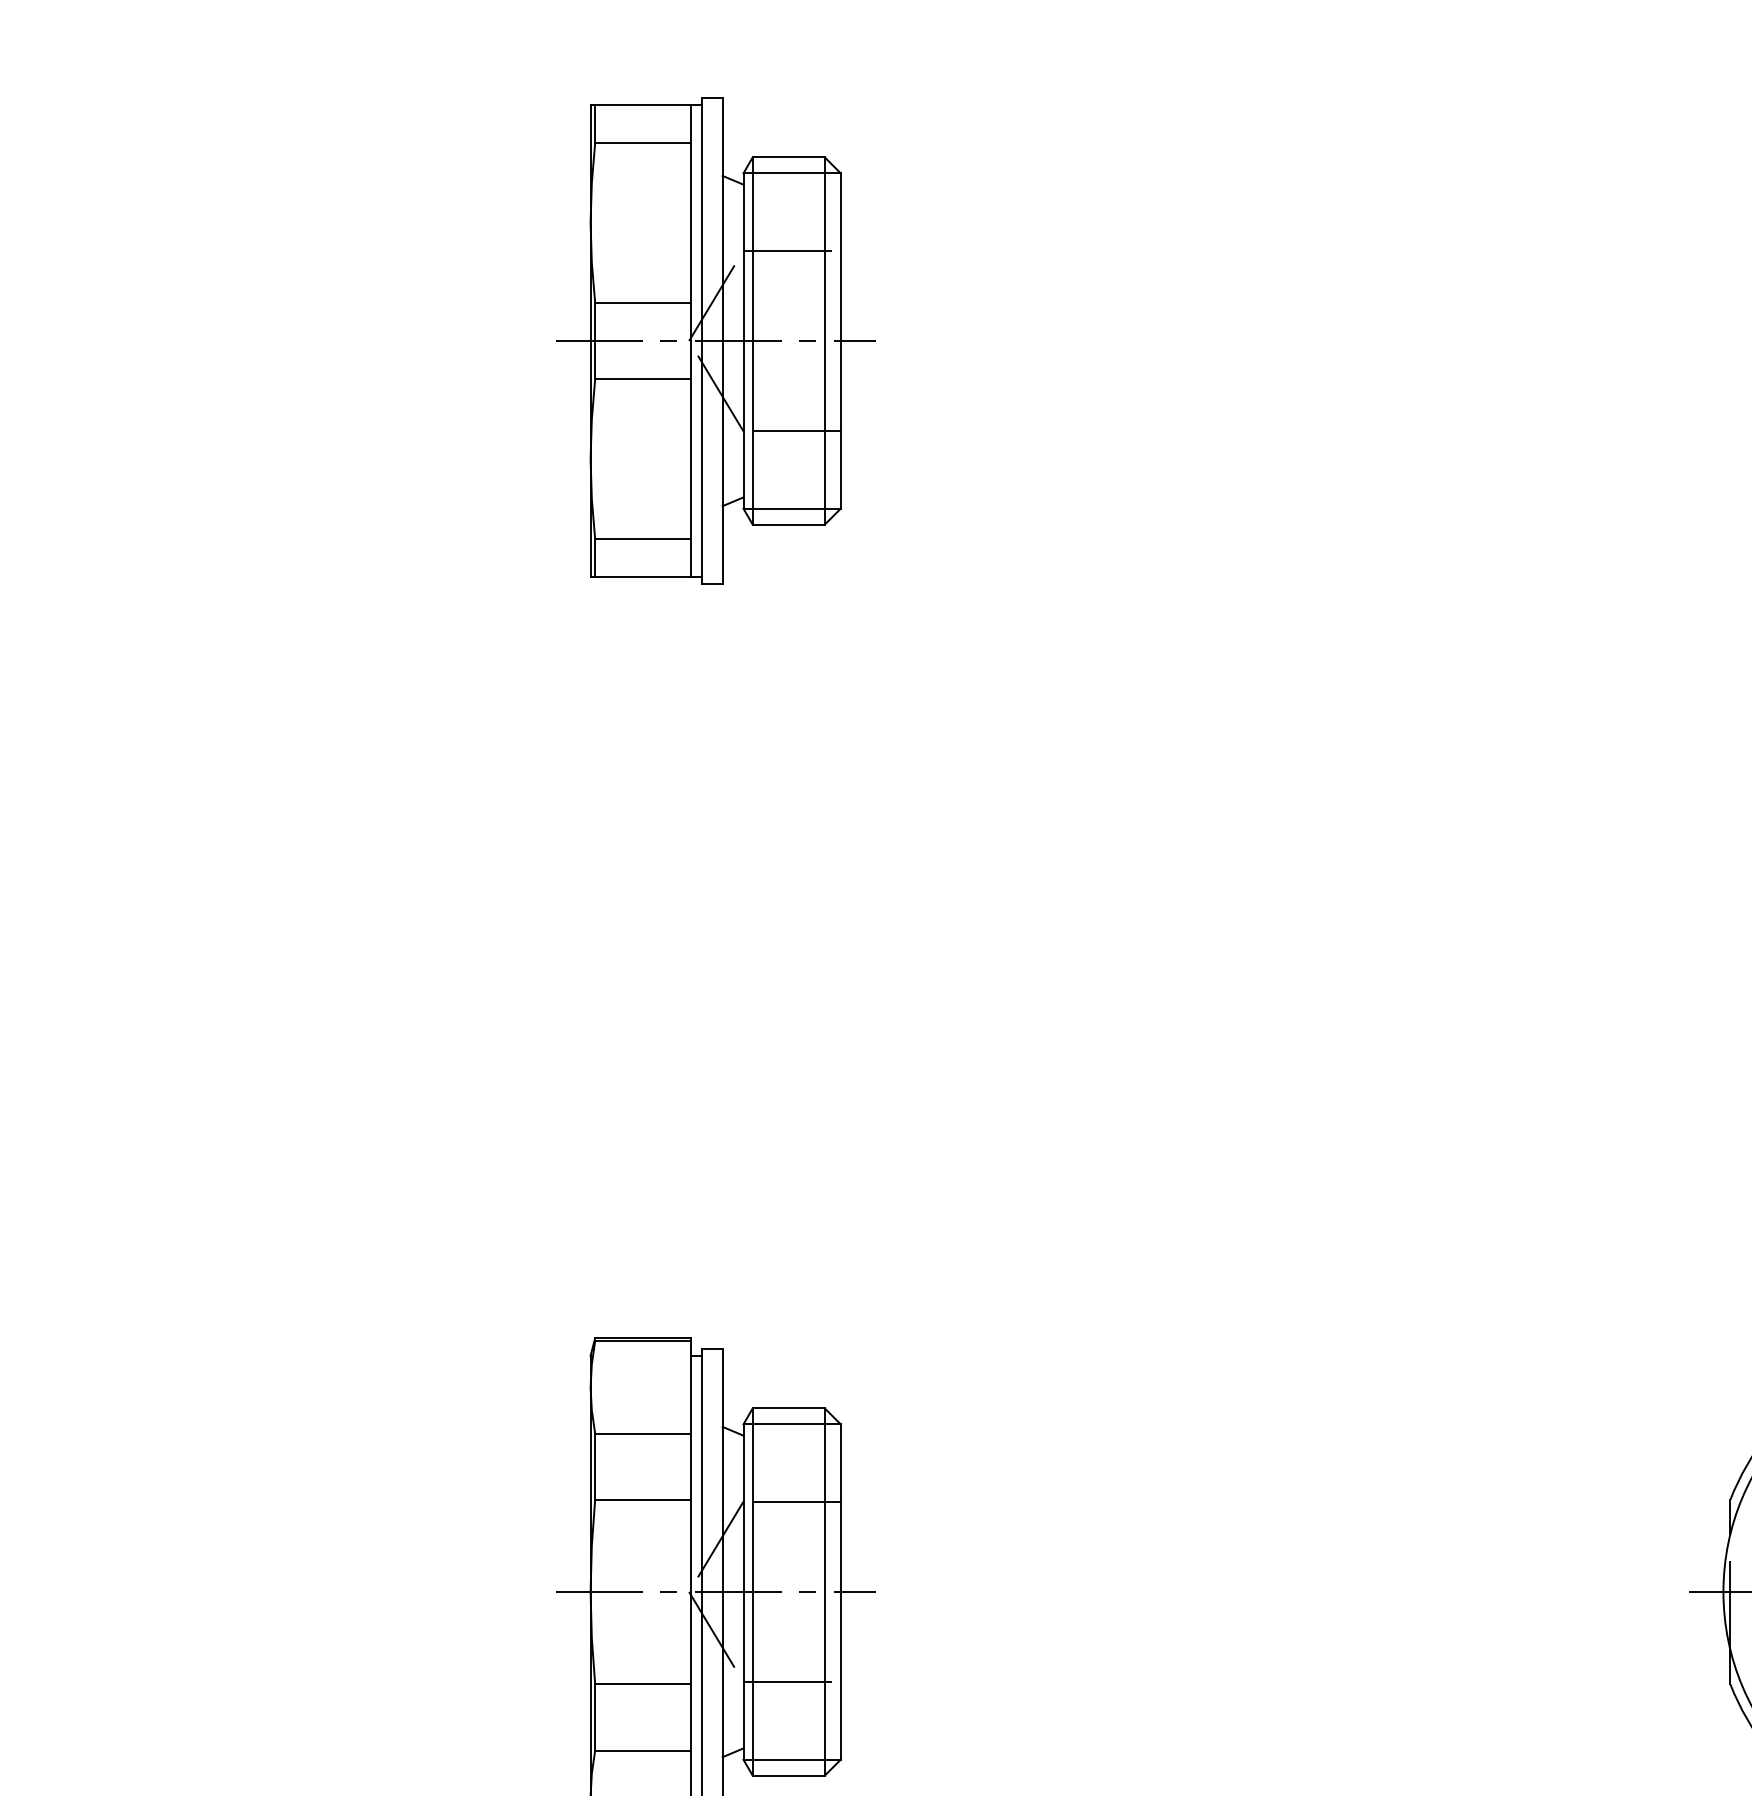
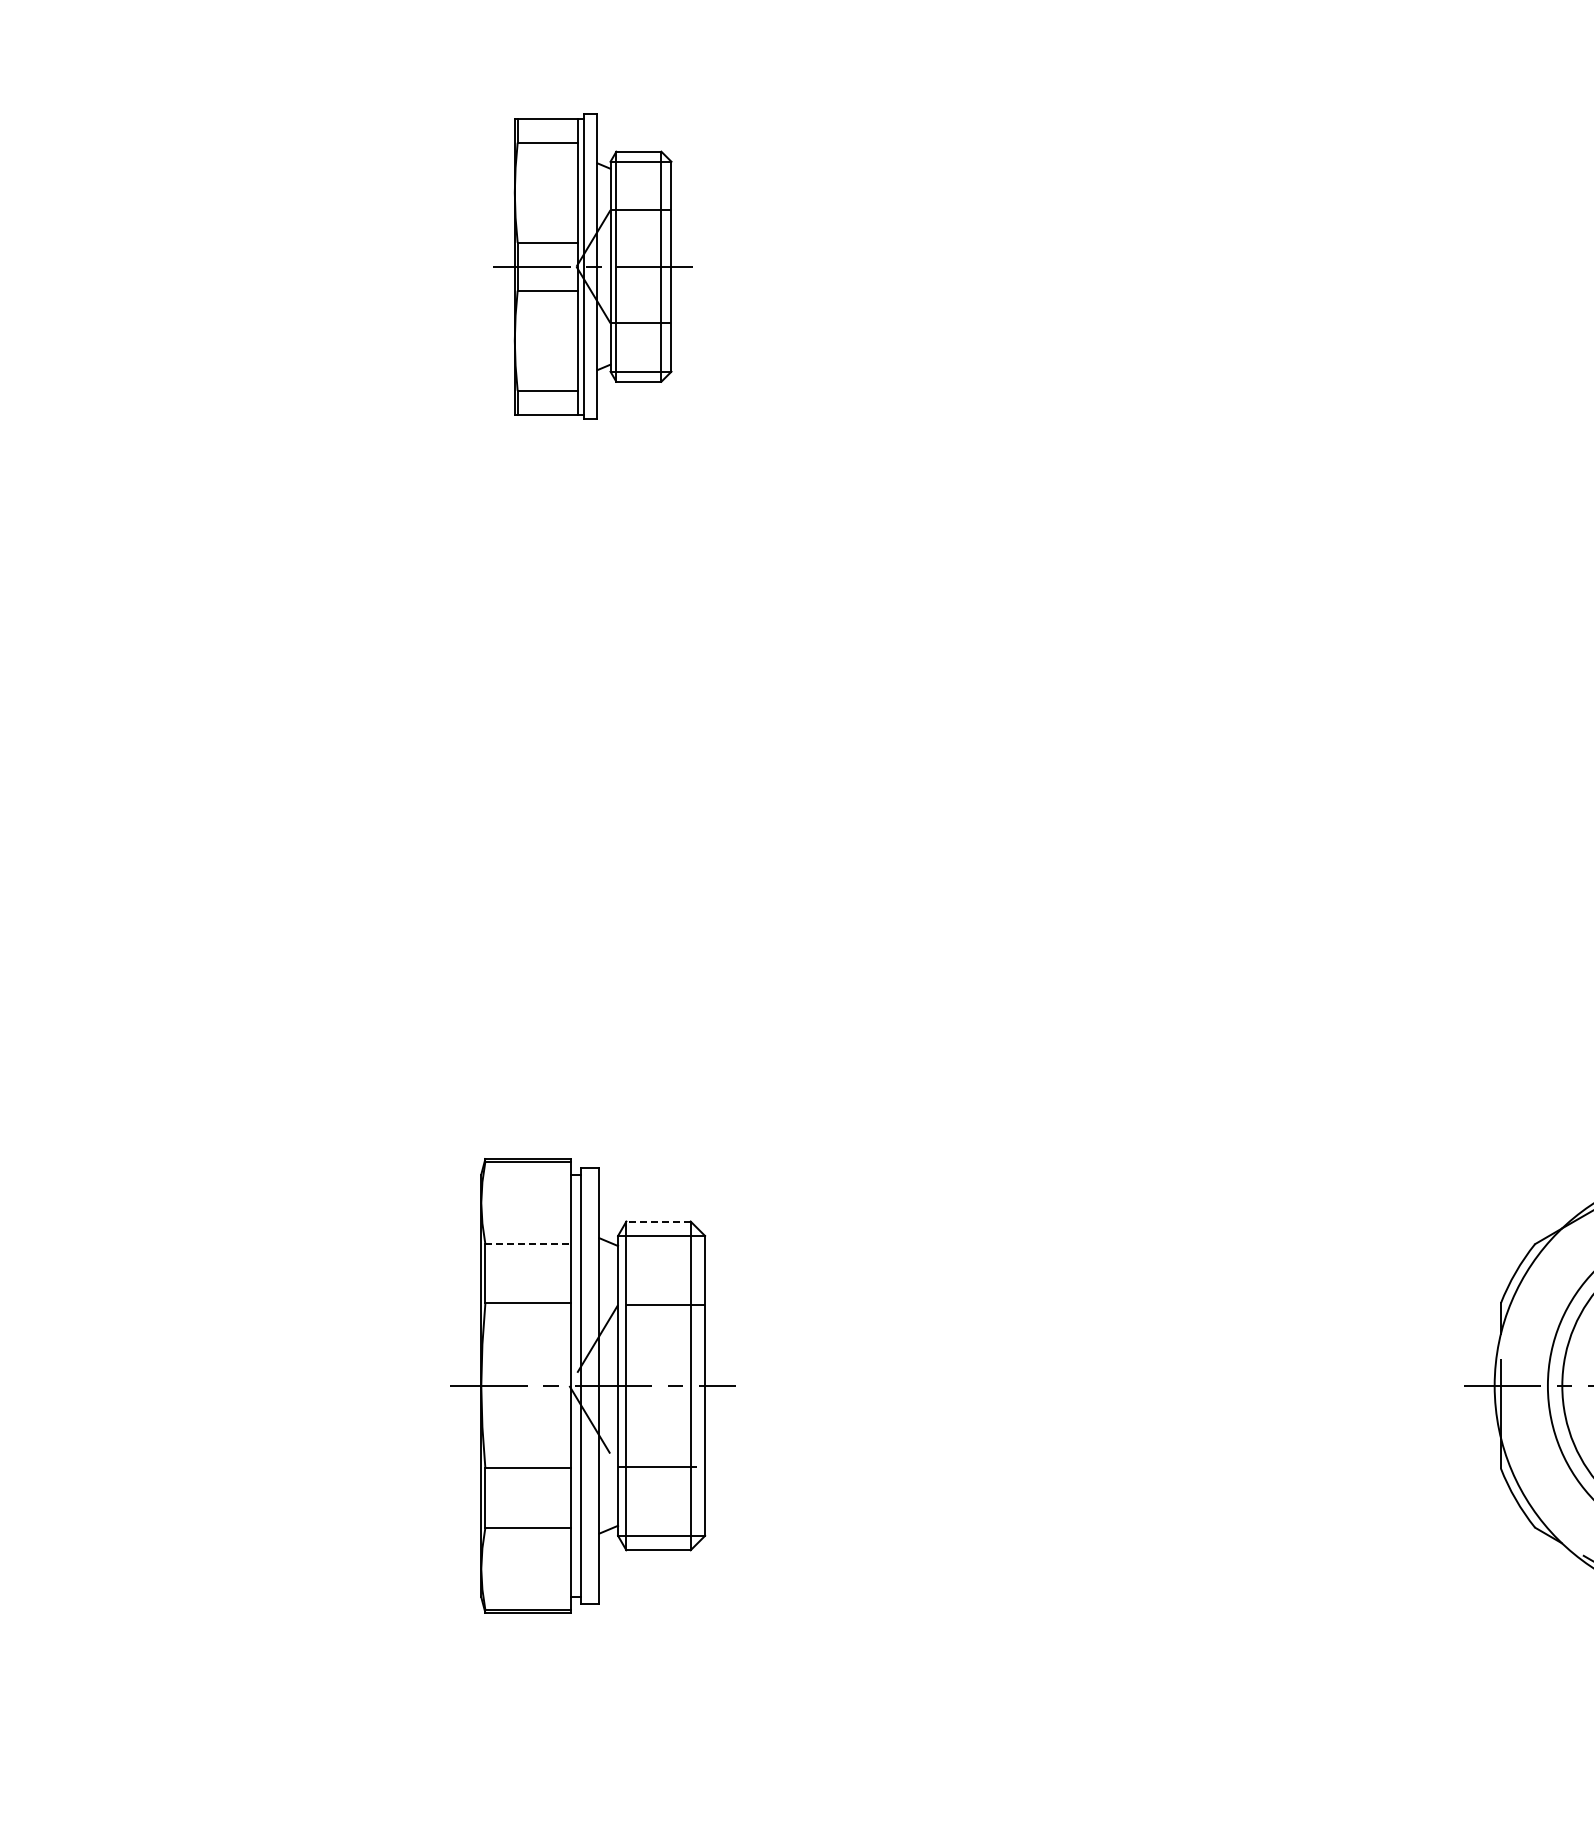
part: (714, 340) -> (592, 266), size x0.7
line: (788, 1408) -> (658, 1221), solid -> dashed
line: (643, 1433) -> (528, 1244), solid -> dashed

